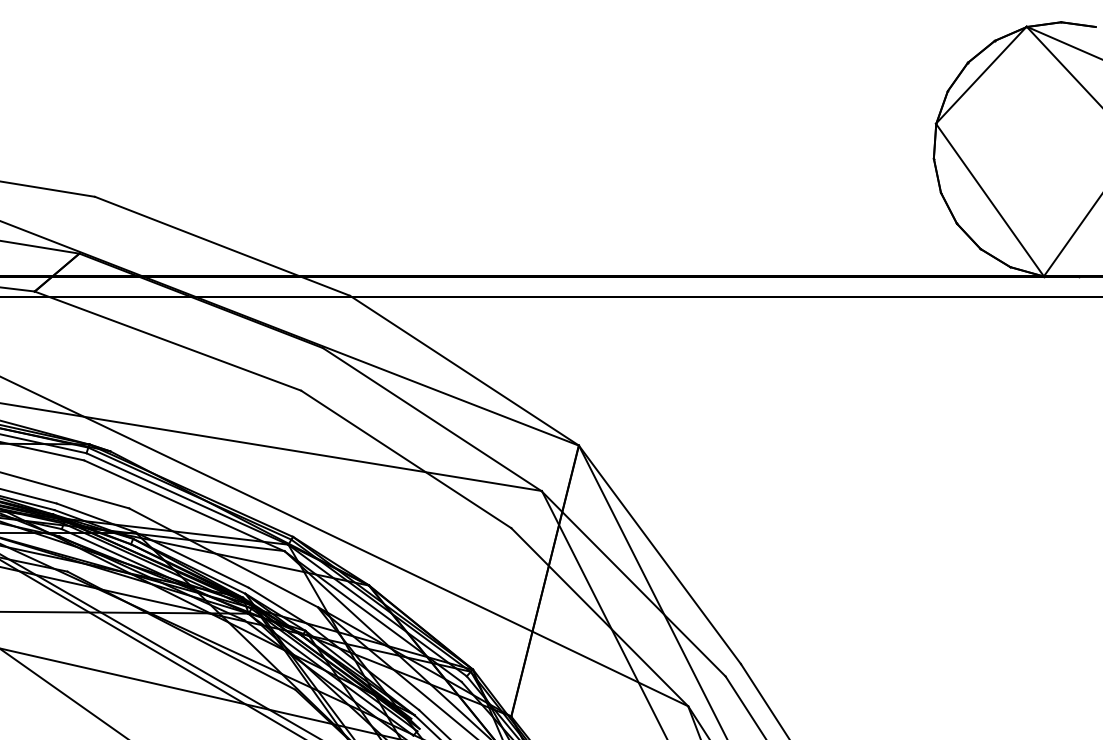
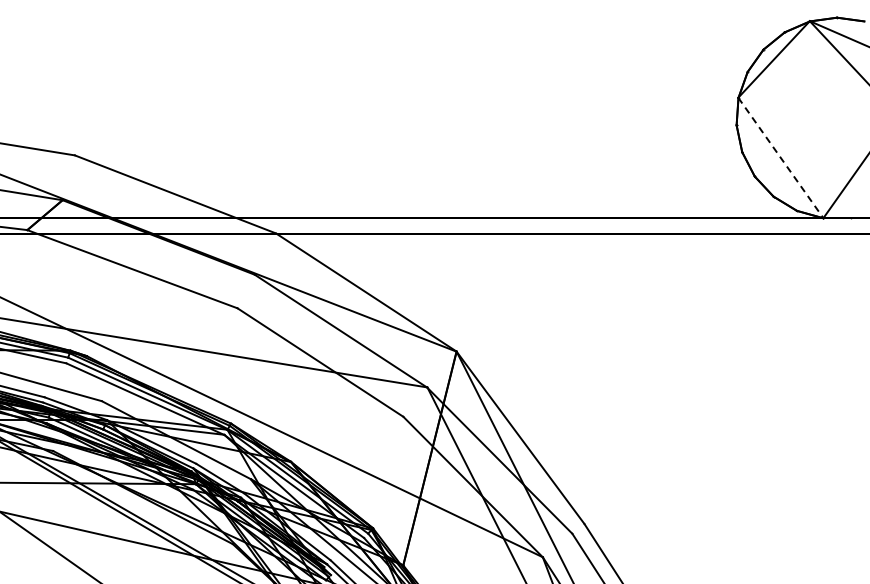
line: (989, 199) -> (780, 157), solid -> dashed

